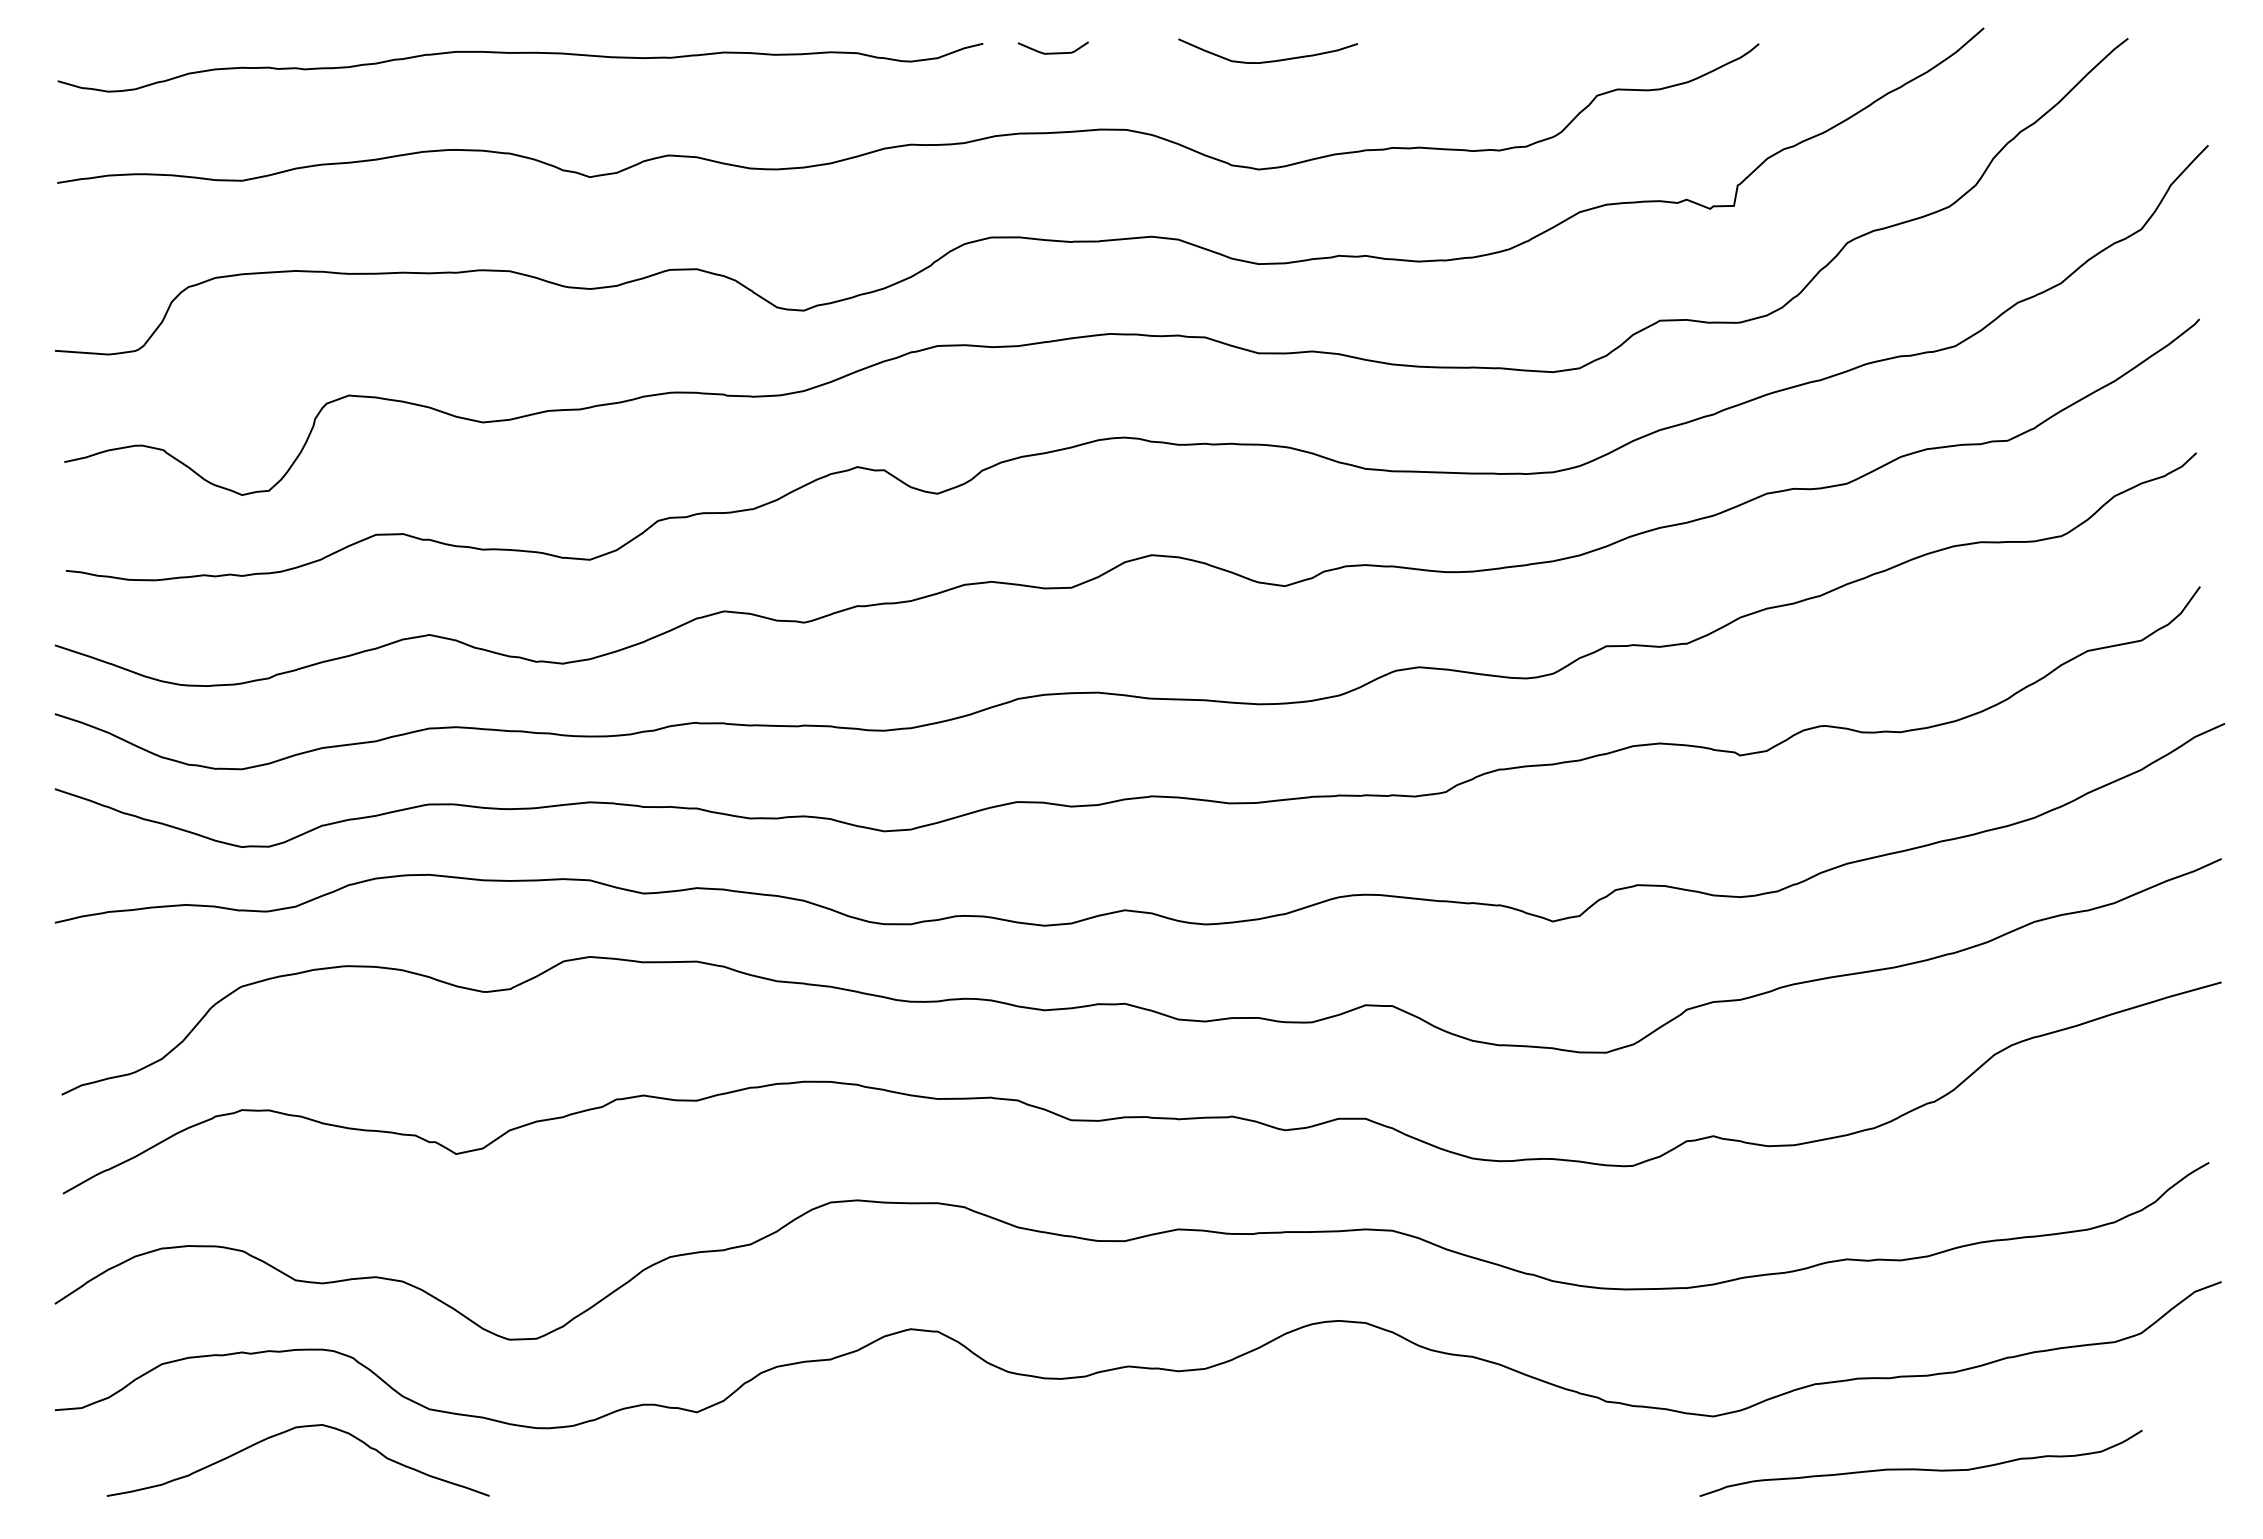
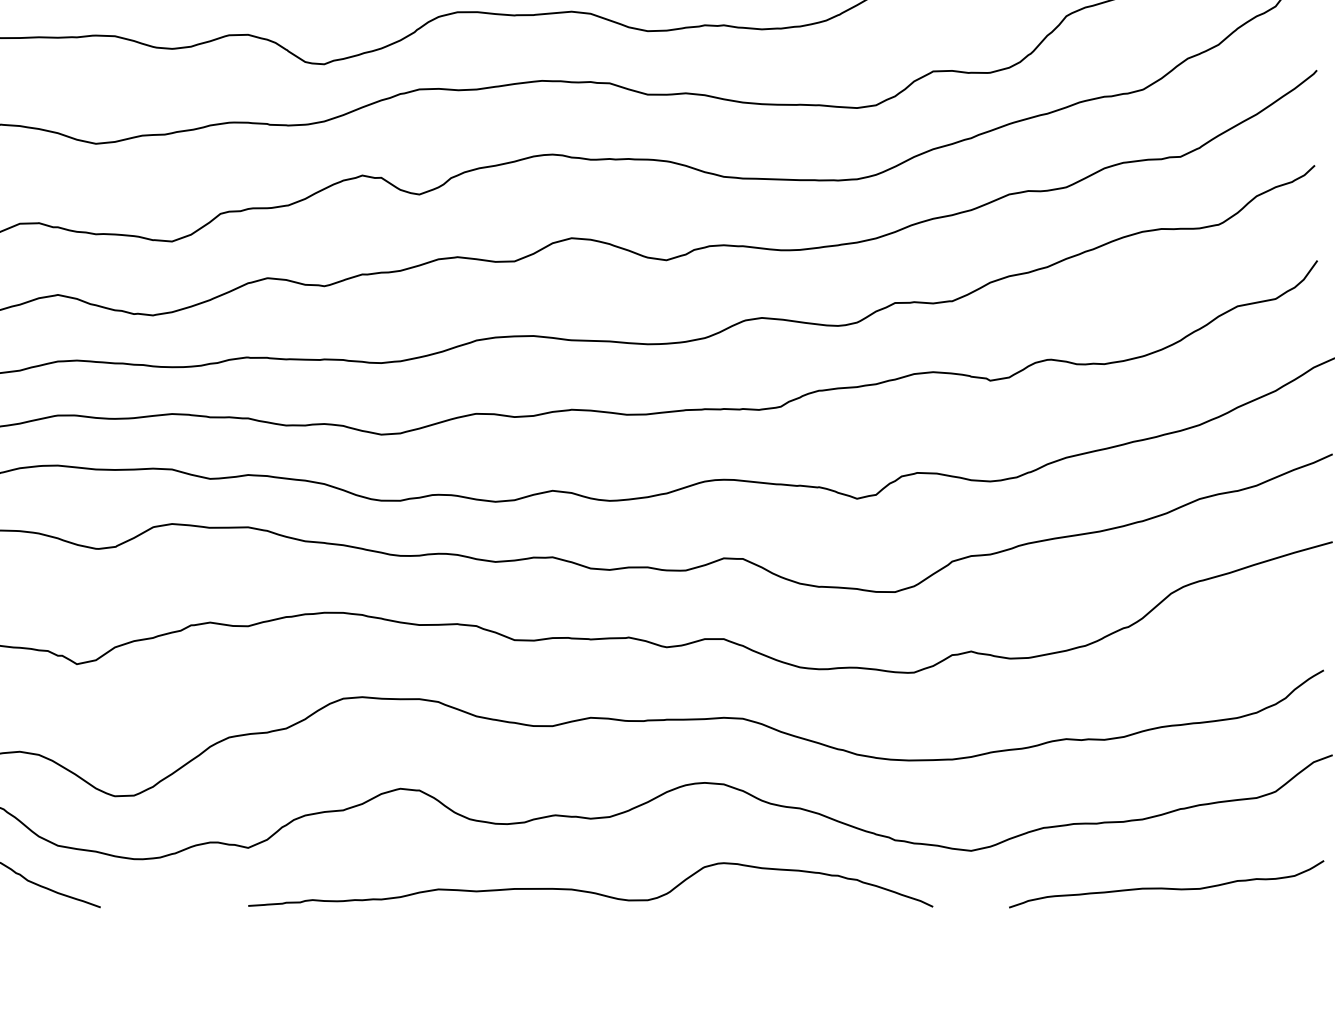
curve: (1920, 1468) -> (1166, 887), moved
curve: (1177, 1473) -> (590, 891), added

